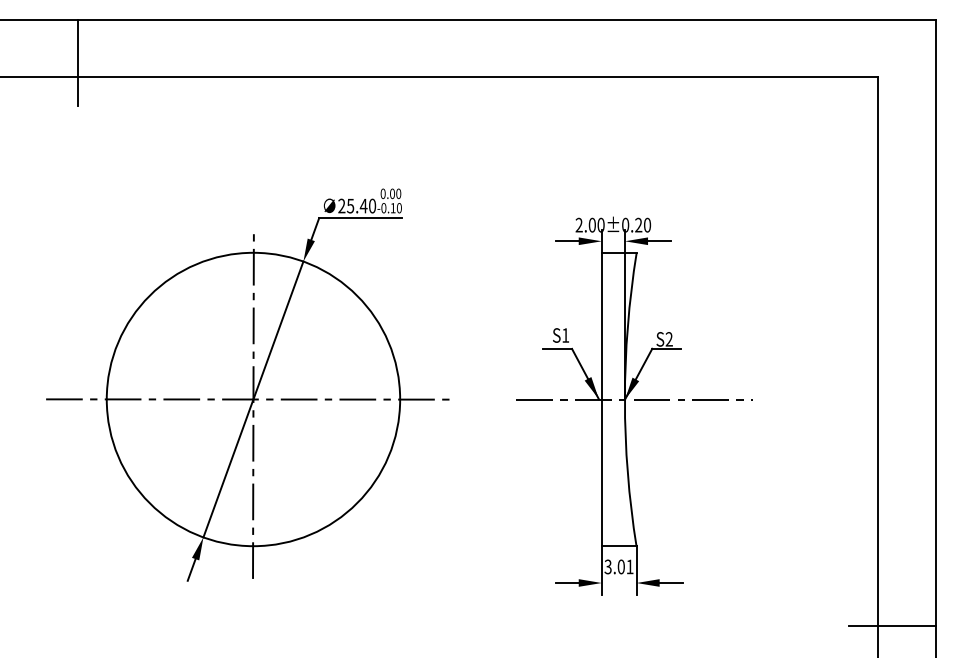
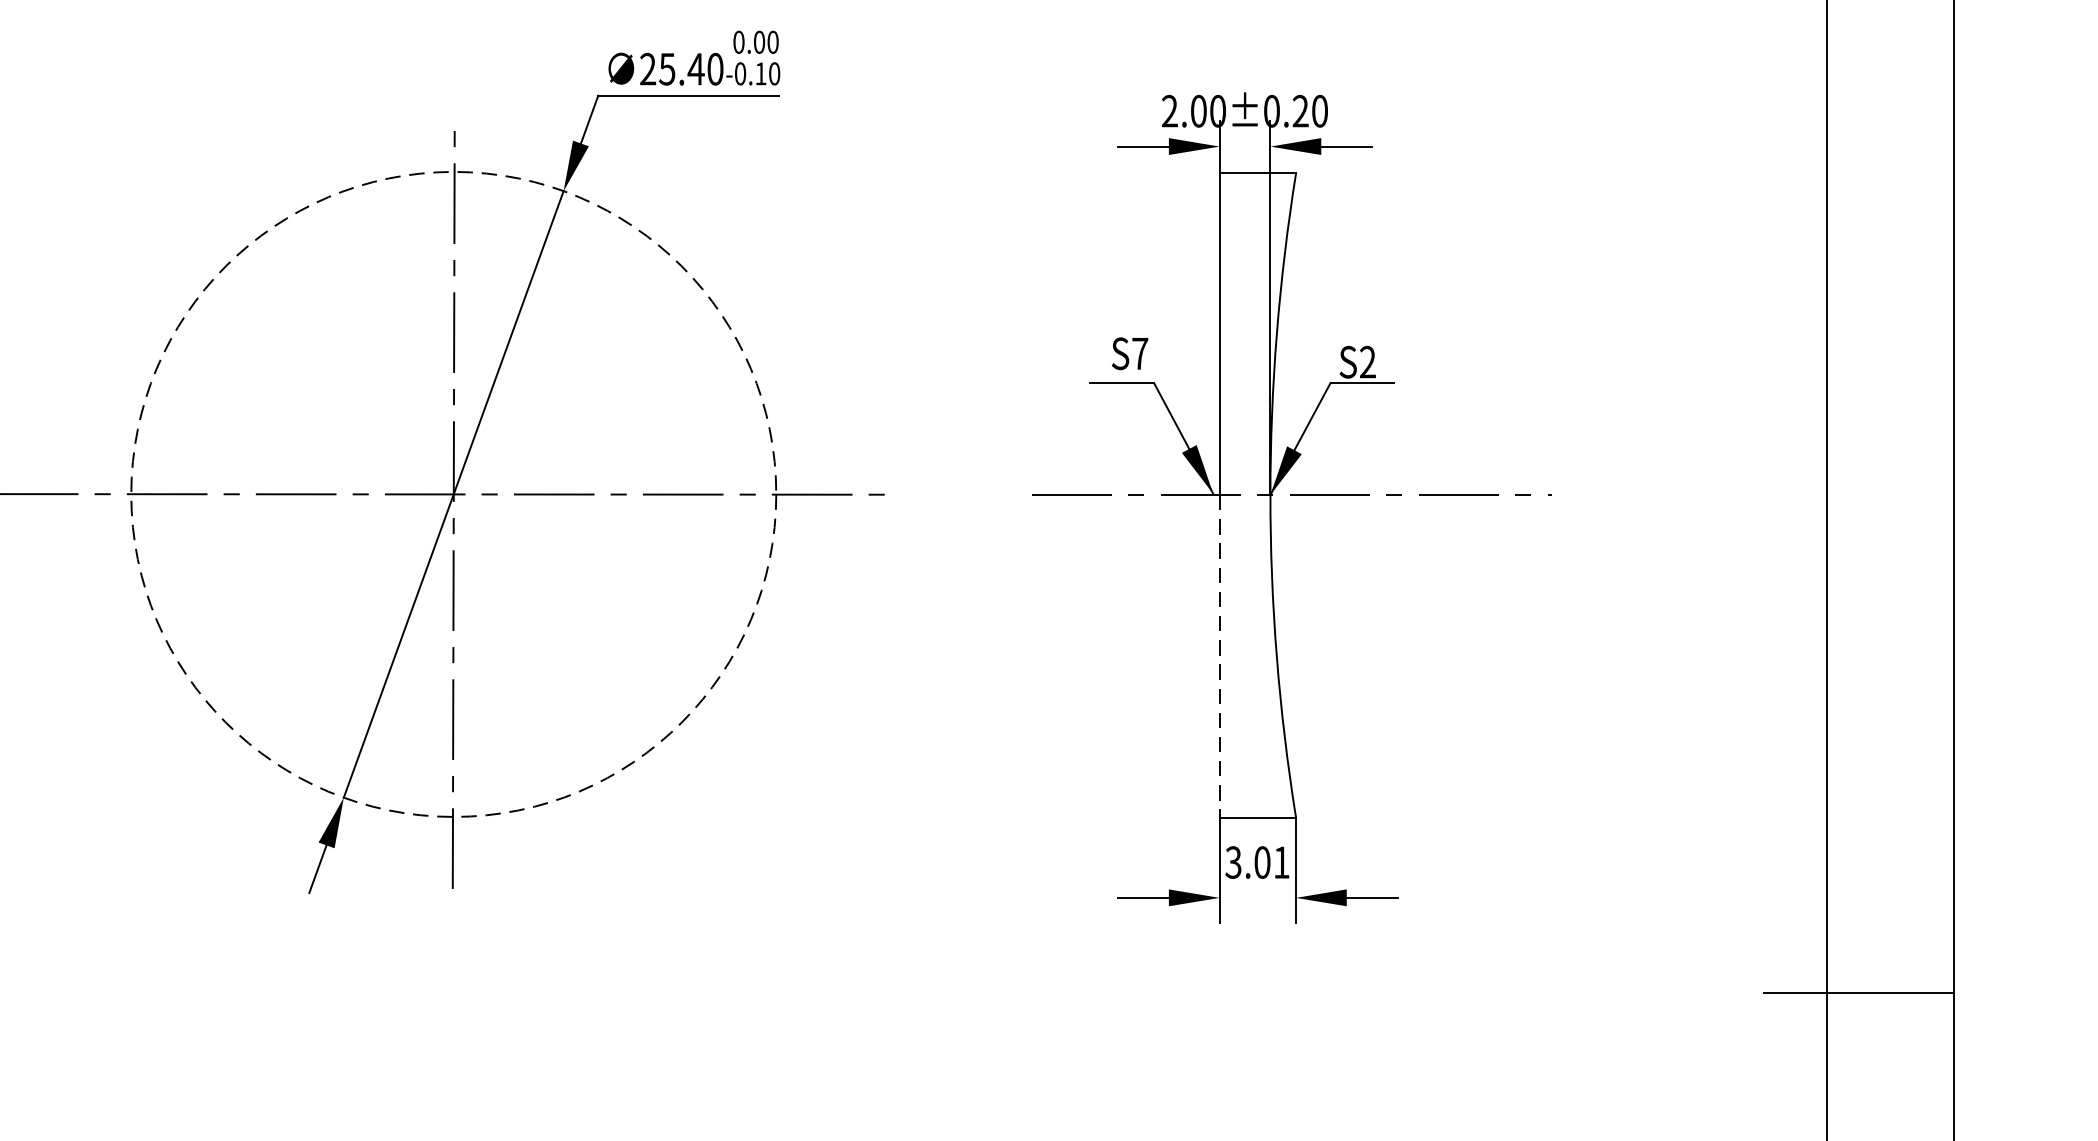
text: (565, 335) -> (1139, 353), S1 -> S7
circle: (253, 399) -> (453, 494), solid -> dashed
line: (601, 473) -> (1218, 657), solid -> dashed

